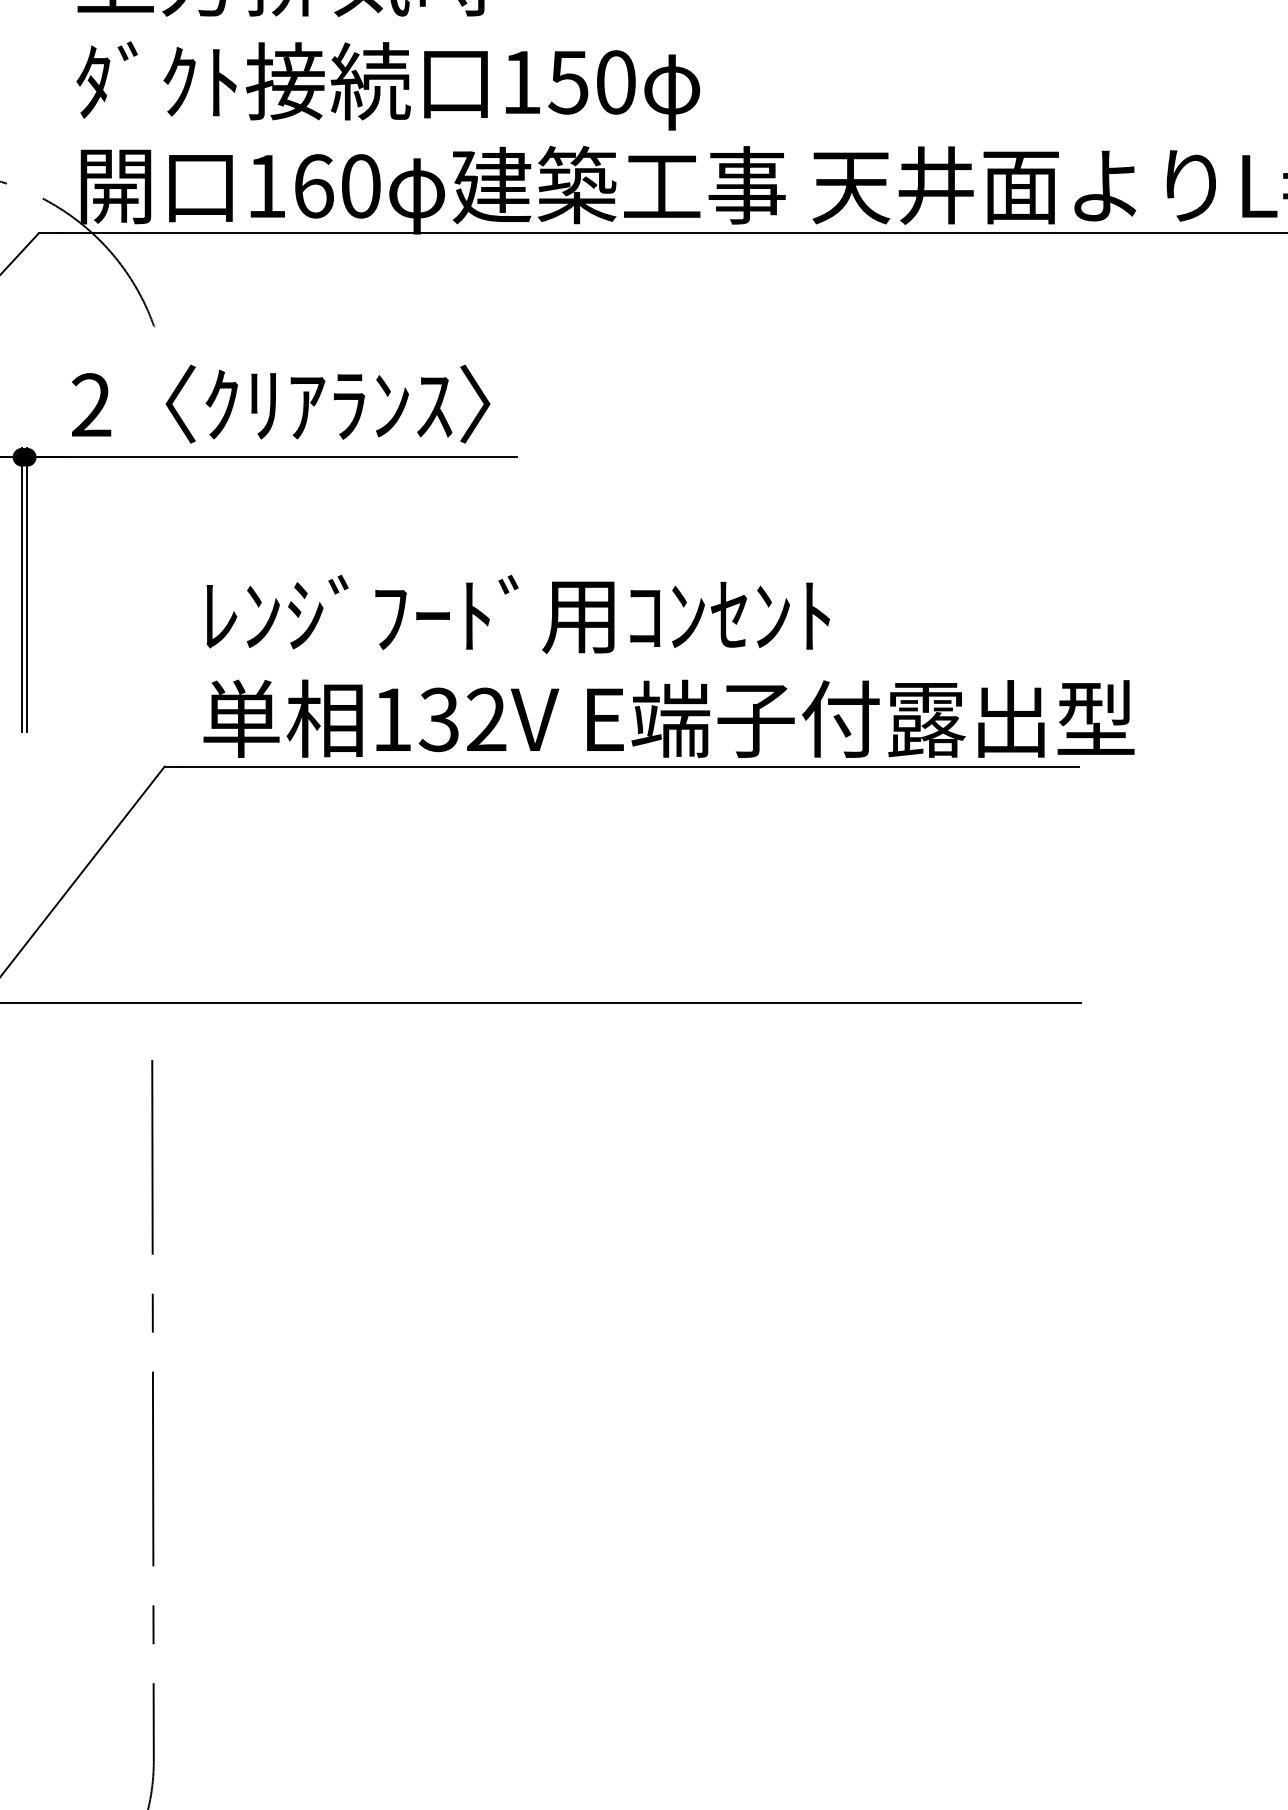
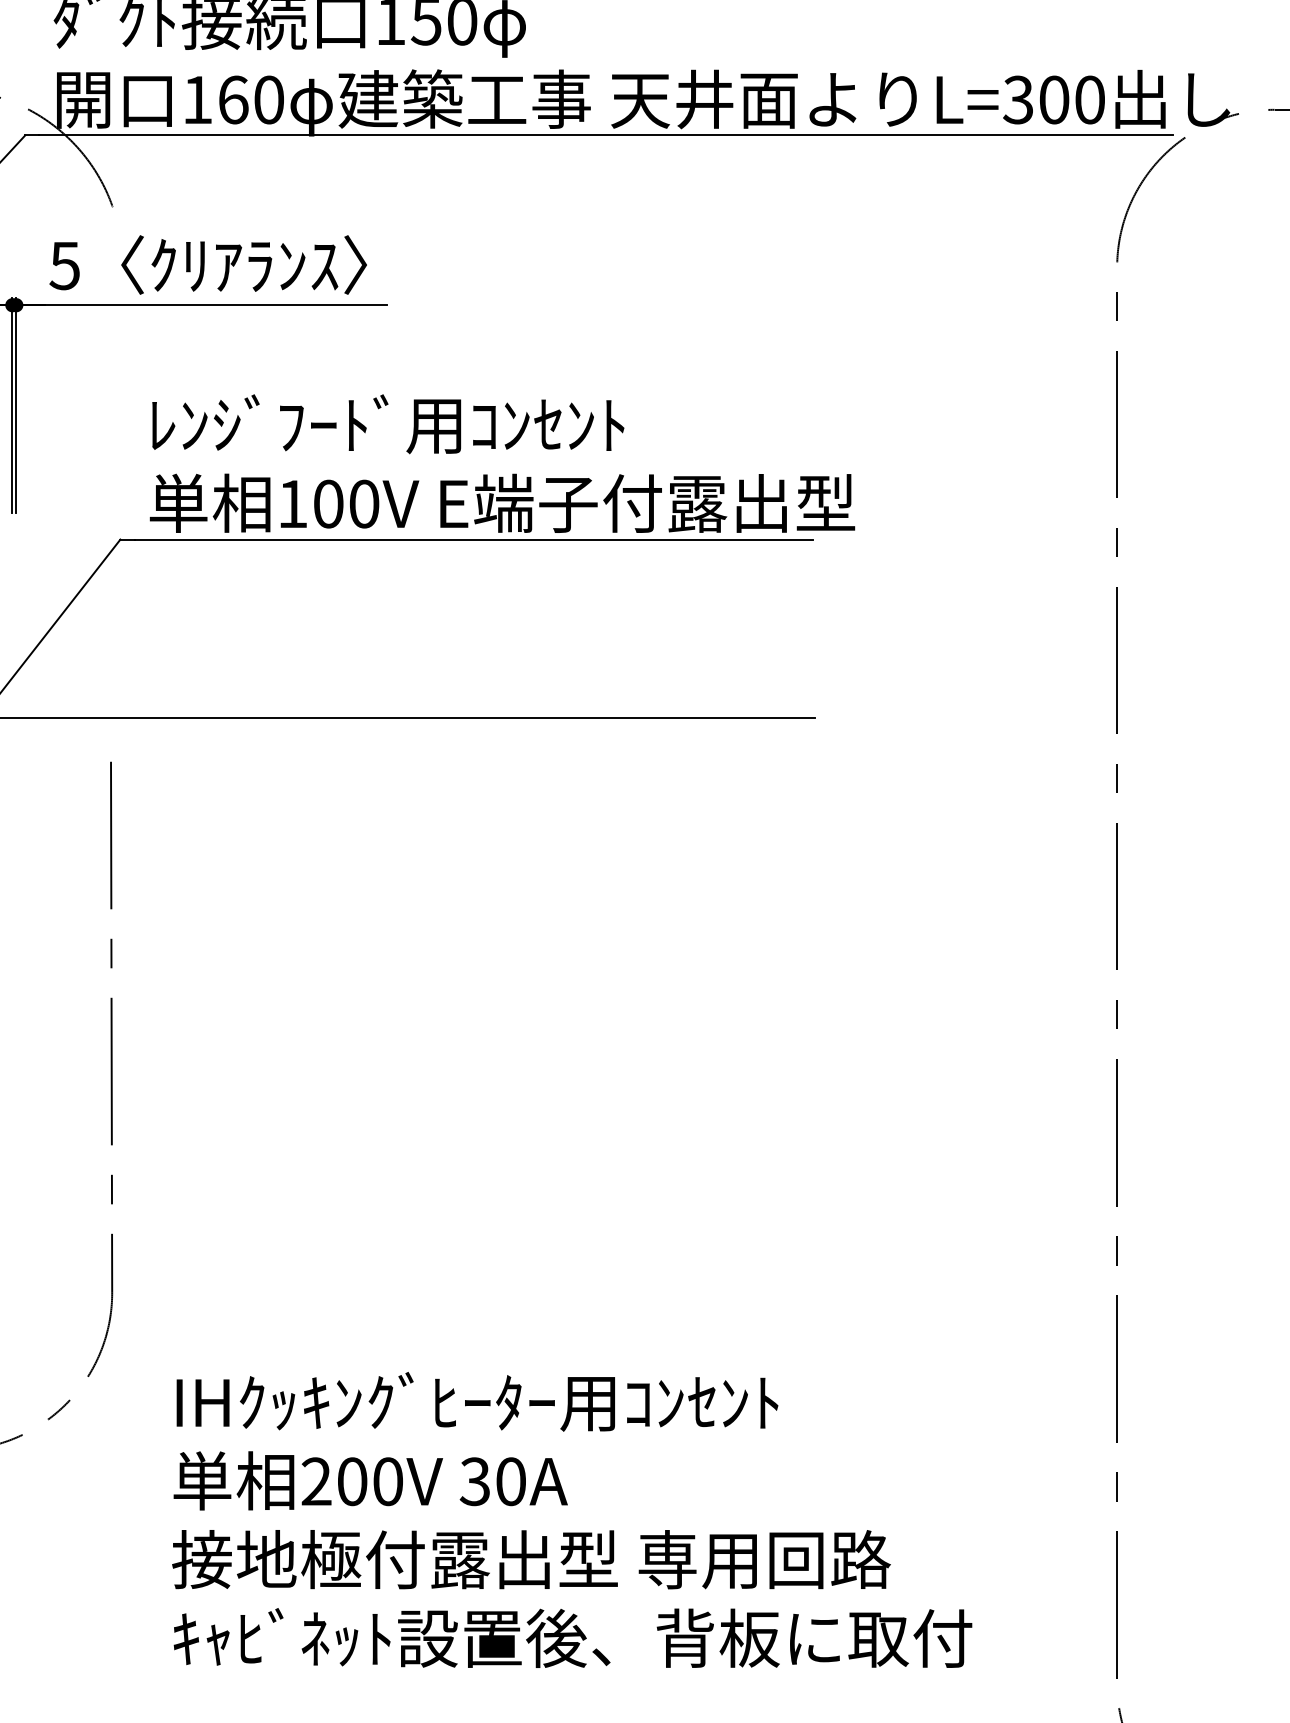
text: (90, 404) -> (64, 265), 2 -> 5
text: (463, 719) -> (346, 503), 132V -> 100V

